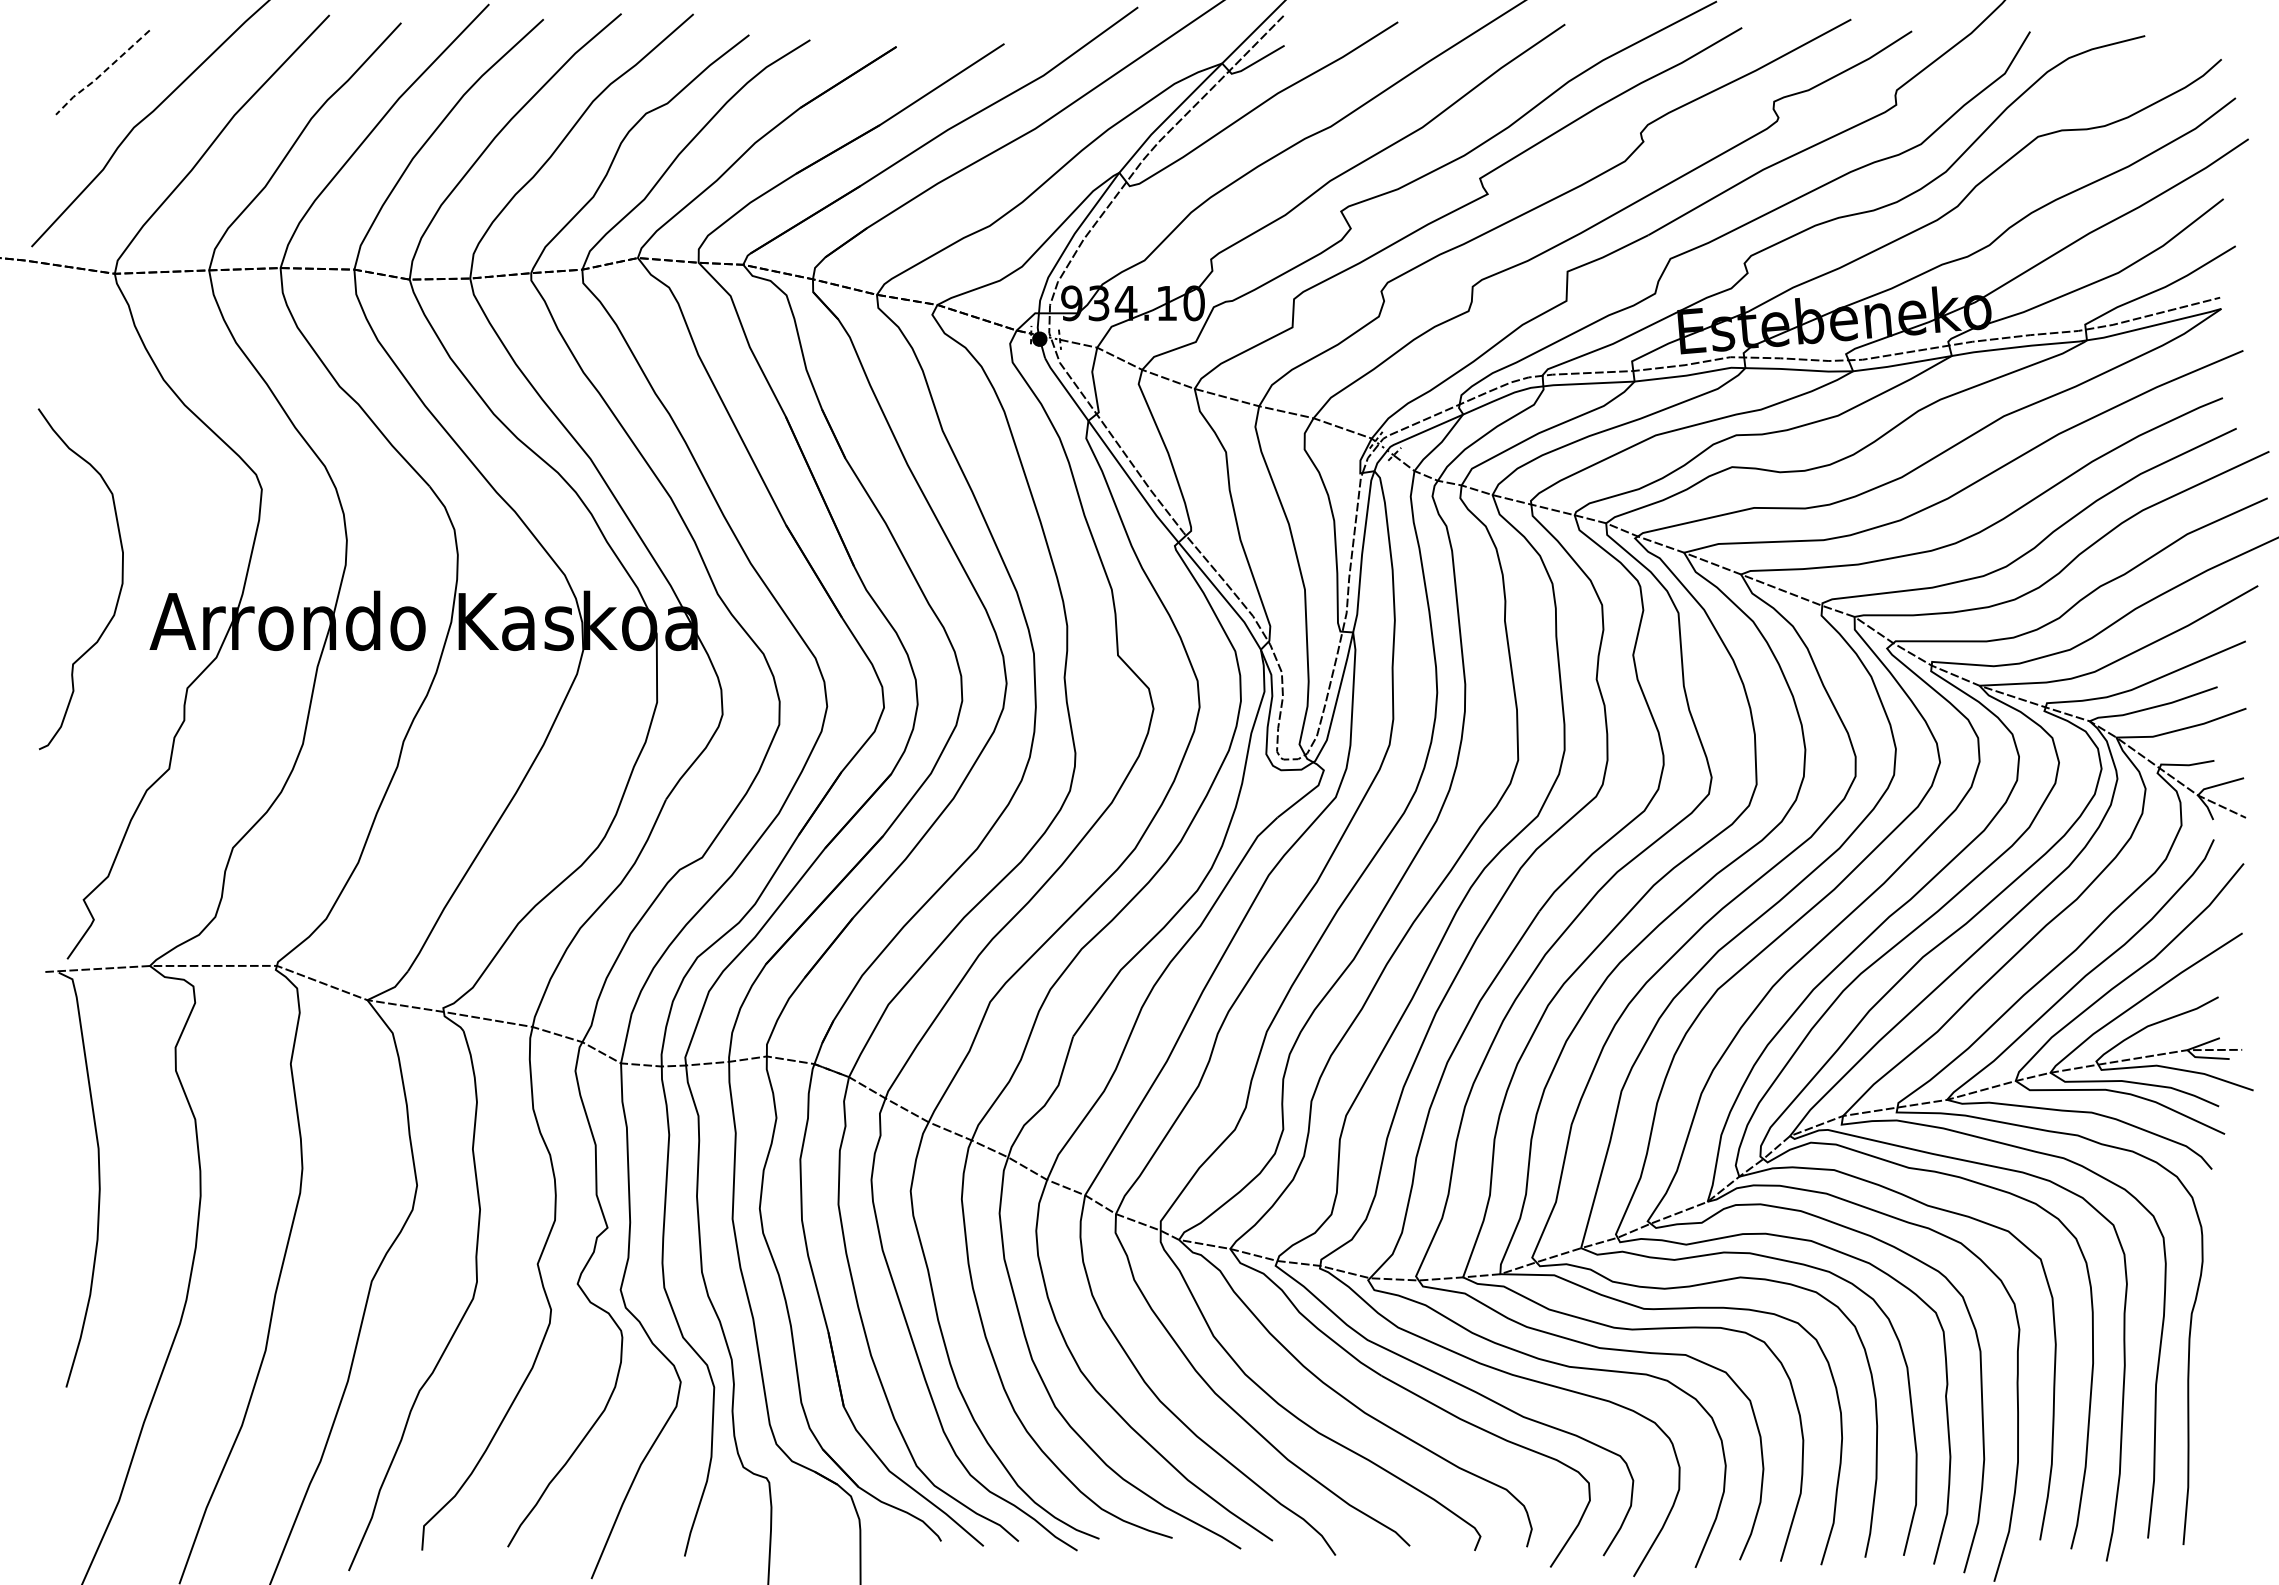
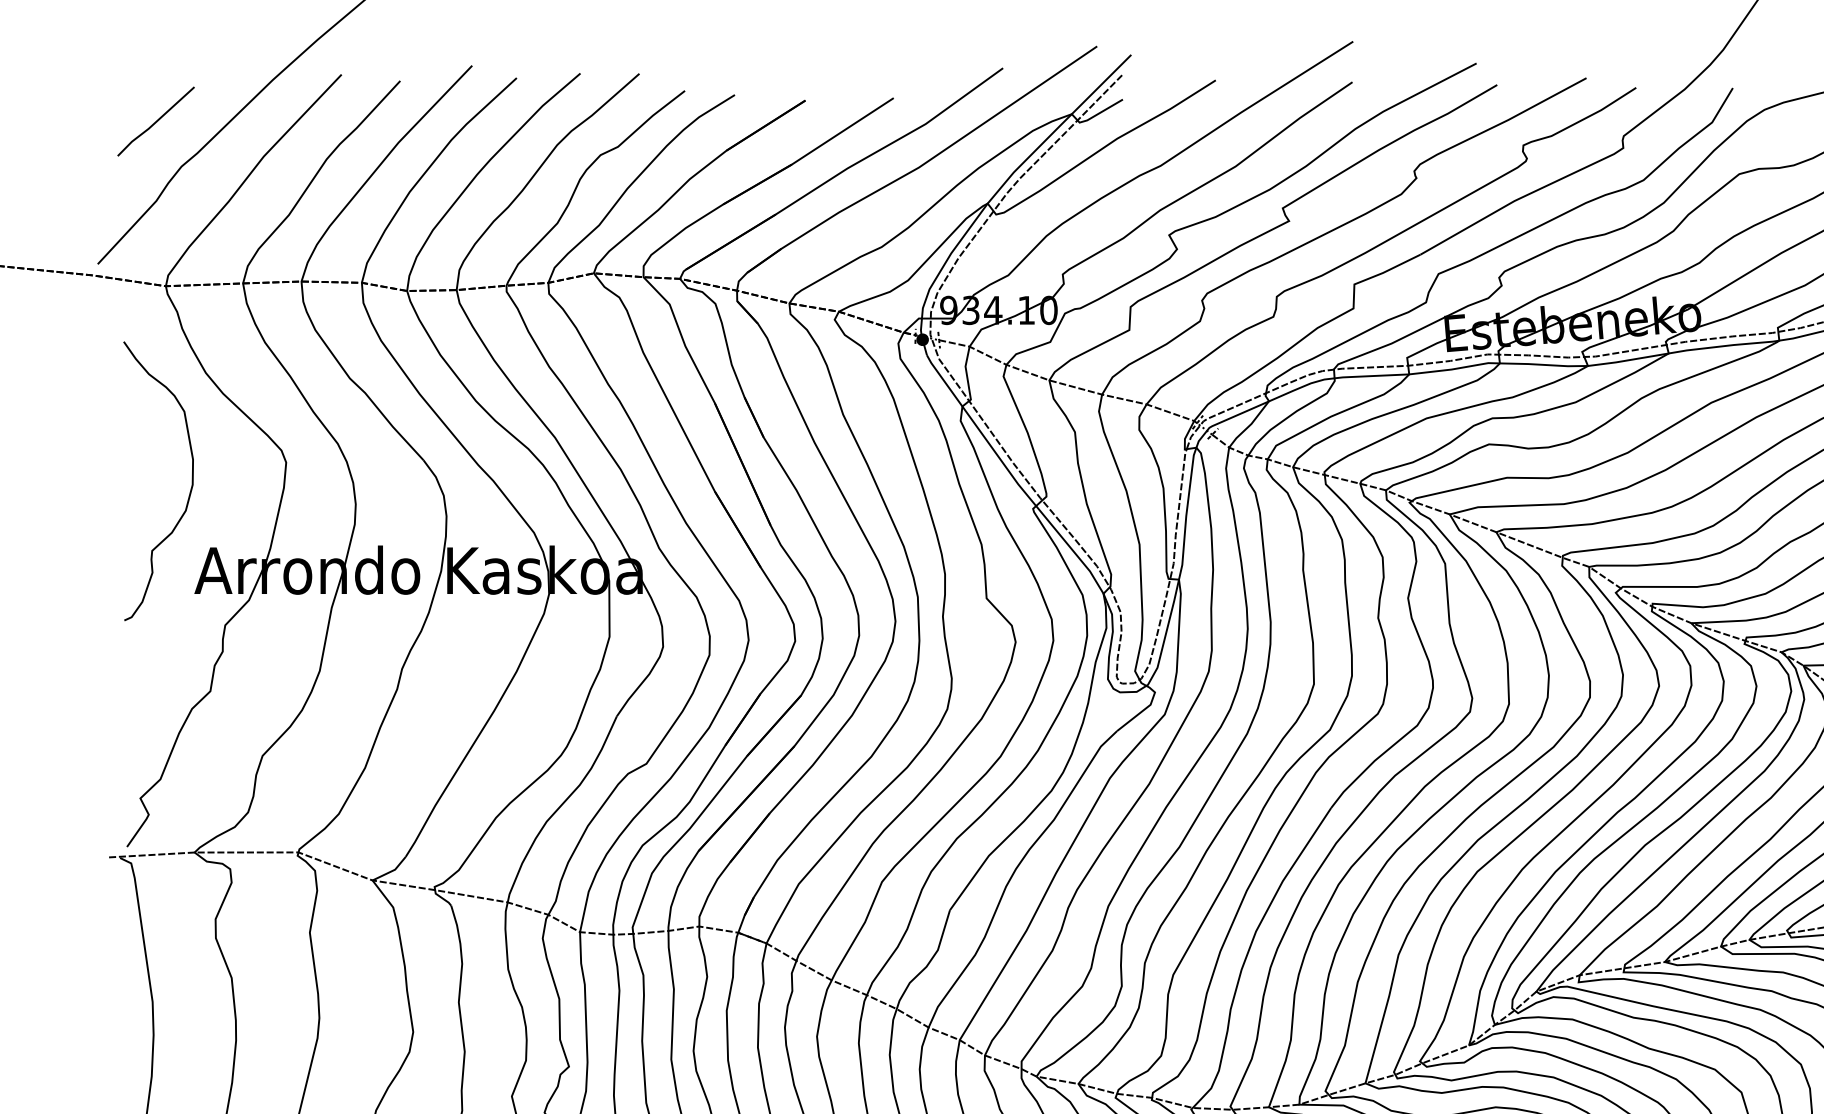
line: (101, 73) -> (155, 122), dashed -> solid
curve: (119, 590) -> (190, 490), moved

